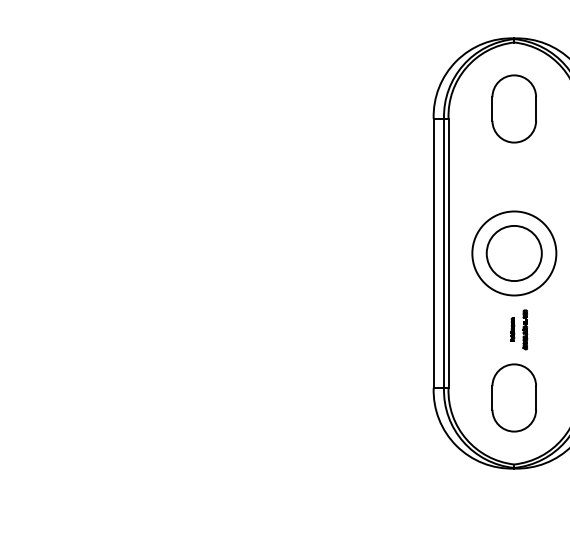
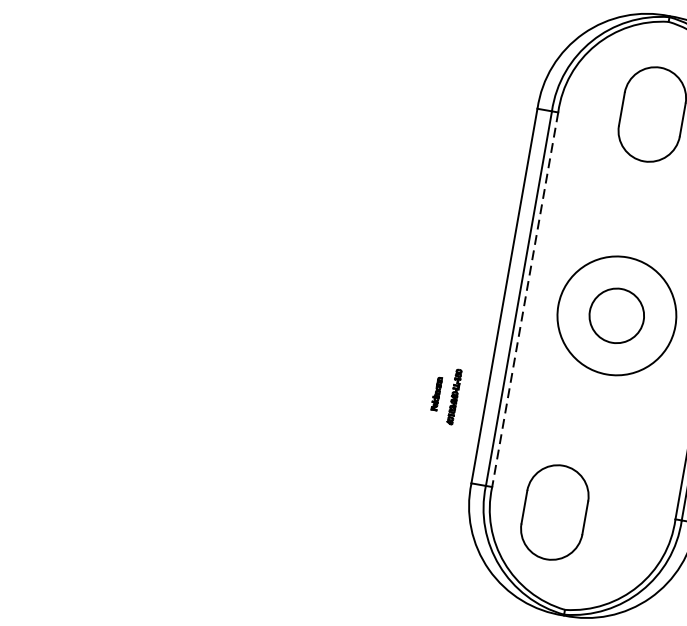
line: (448, 253) -> (525, 299), solid -> dashed
circle: (513, 253) -> (615, 315), size x0.7
part: (519, 329) -> (446, 395), moved
part: (513, 397) -> (553, 511), moved

